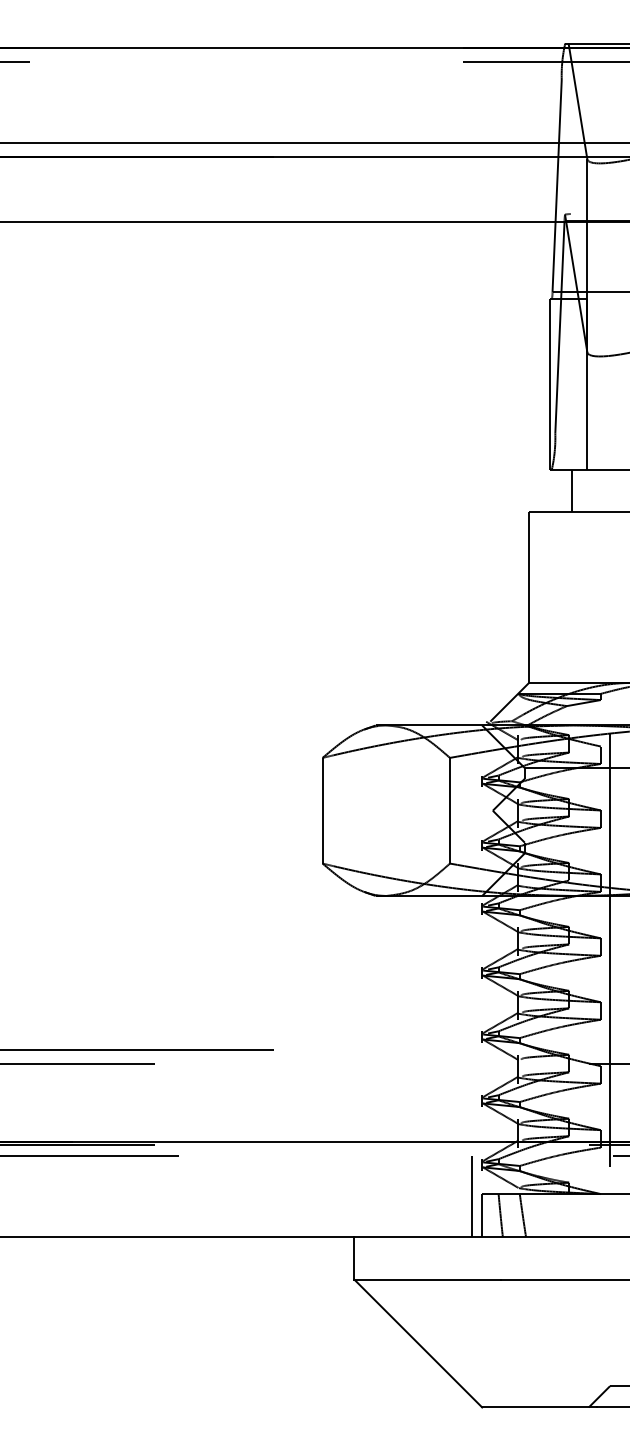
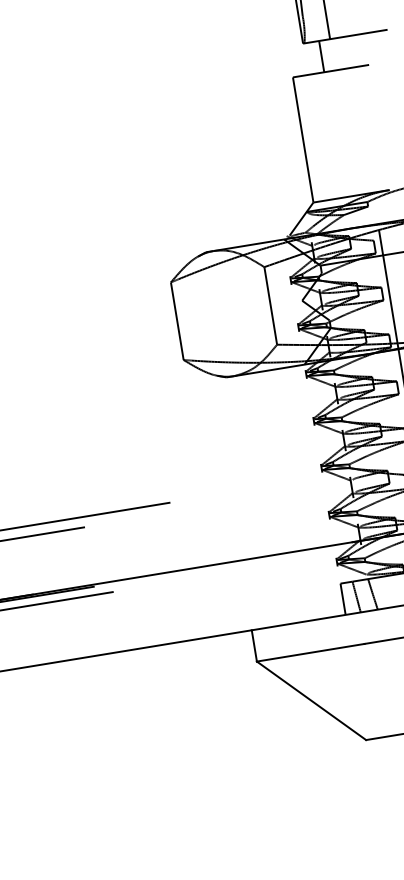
line: (472, 1196) -> (333, 586), removed

